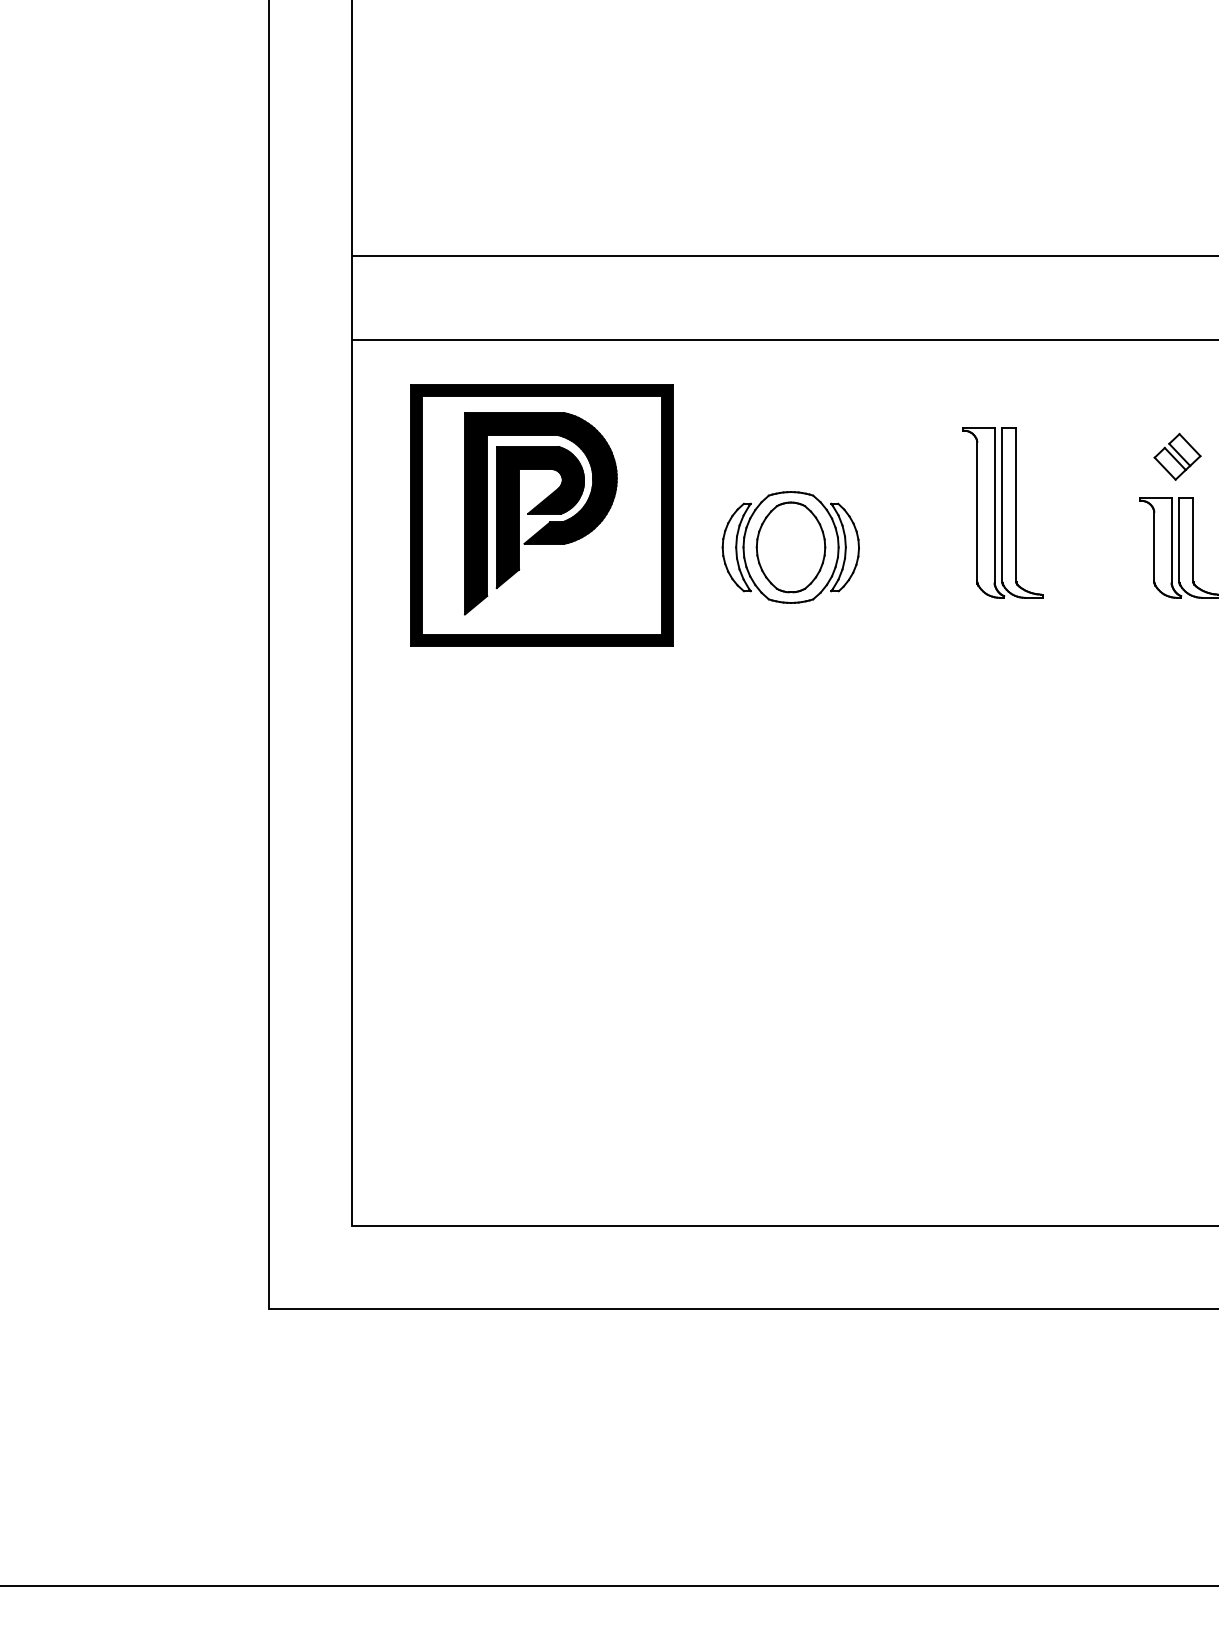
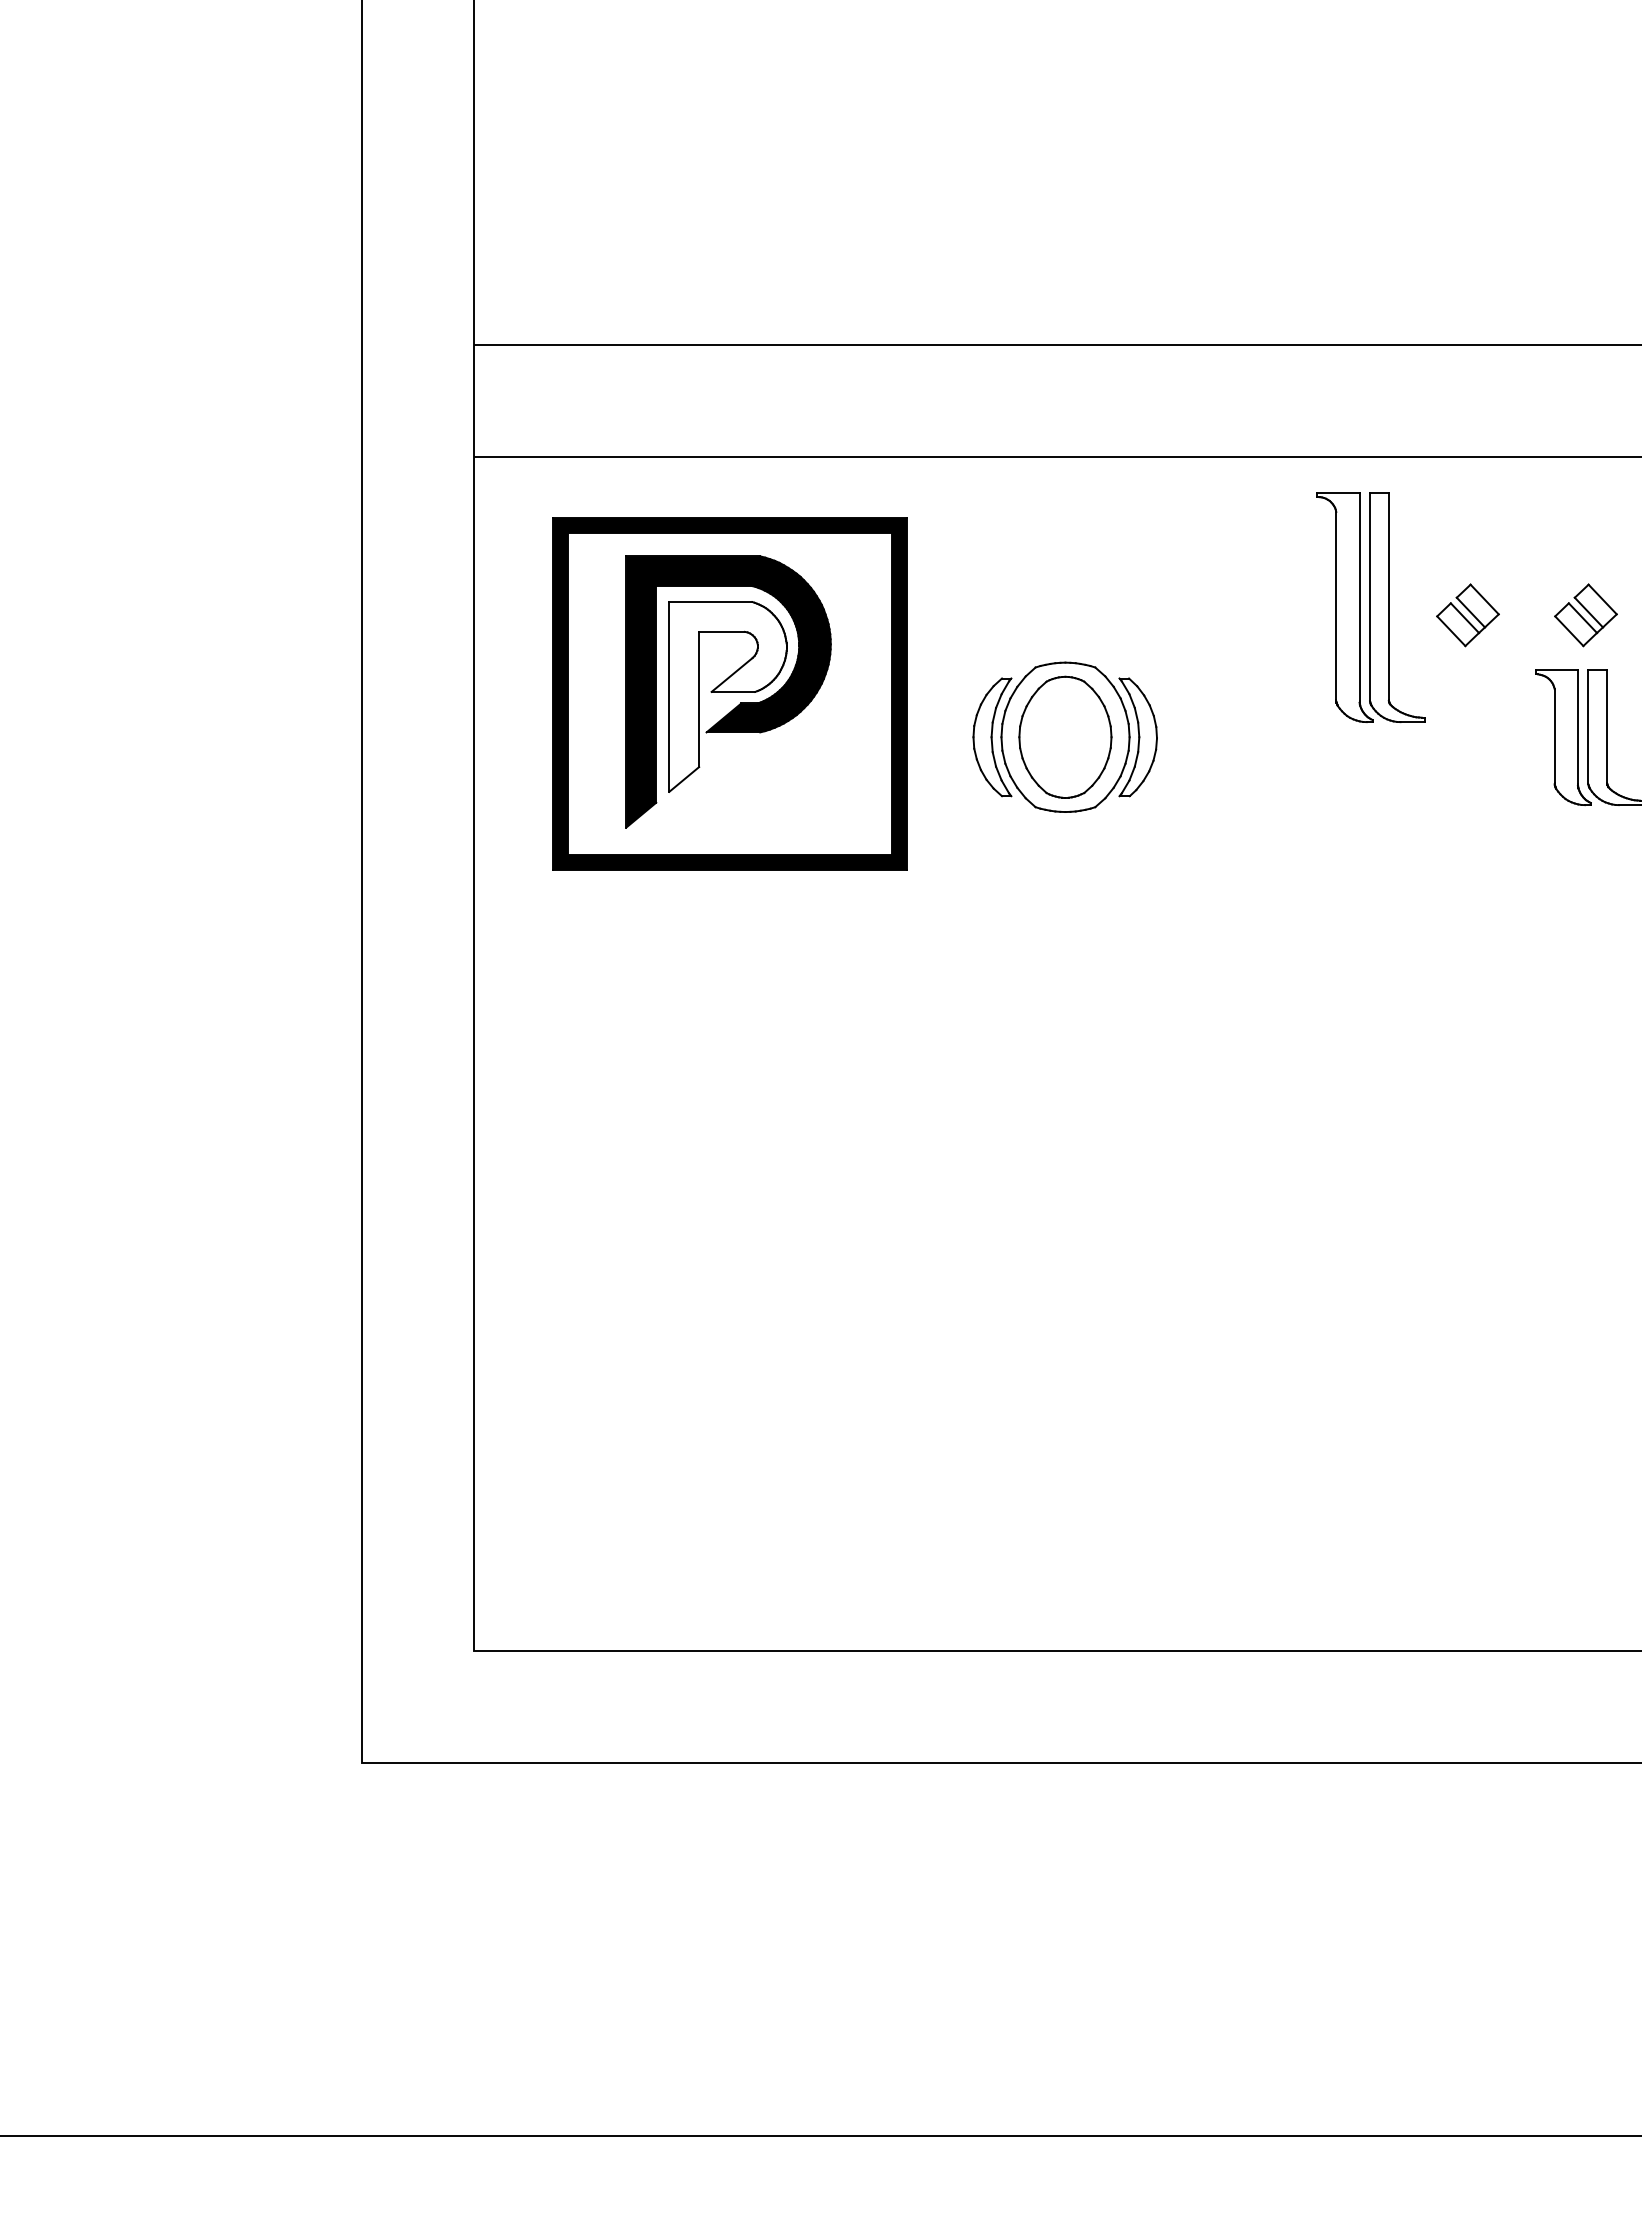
part: (1089, 457) -> (1467, 615), added
part: (1002, 512) -> (1370, 607), moved
fill: (540, 517) -> (727, 696), removed

